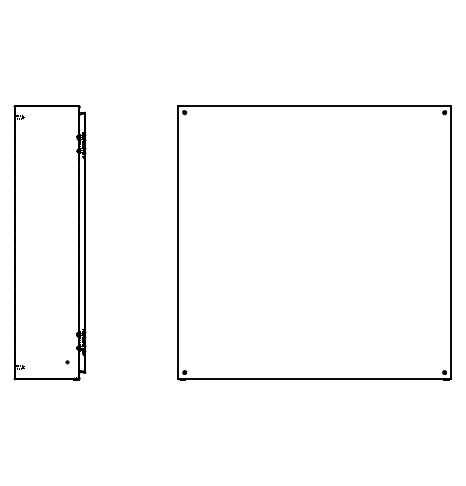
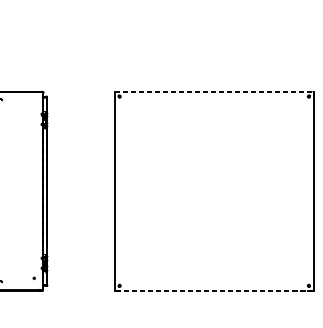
line: (315, 105) -> (214, 91), solid -> dashed
line: (314, 379) -> (214, 290), solid -> dashed

